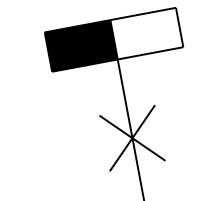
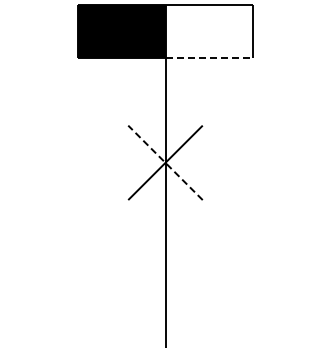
line: (150, 53) -> (209, 57), solid -> dashed
line: (132, 137) -> (165, 162), solid -> dashed

